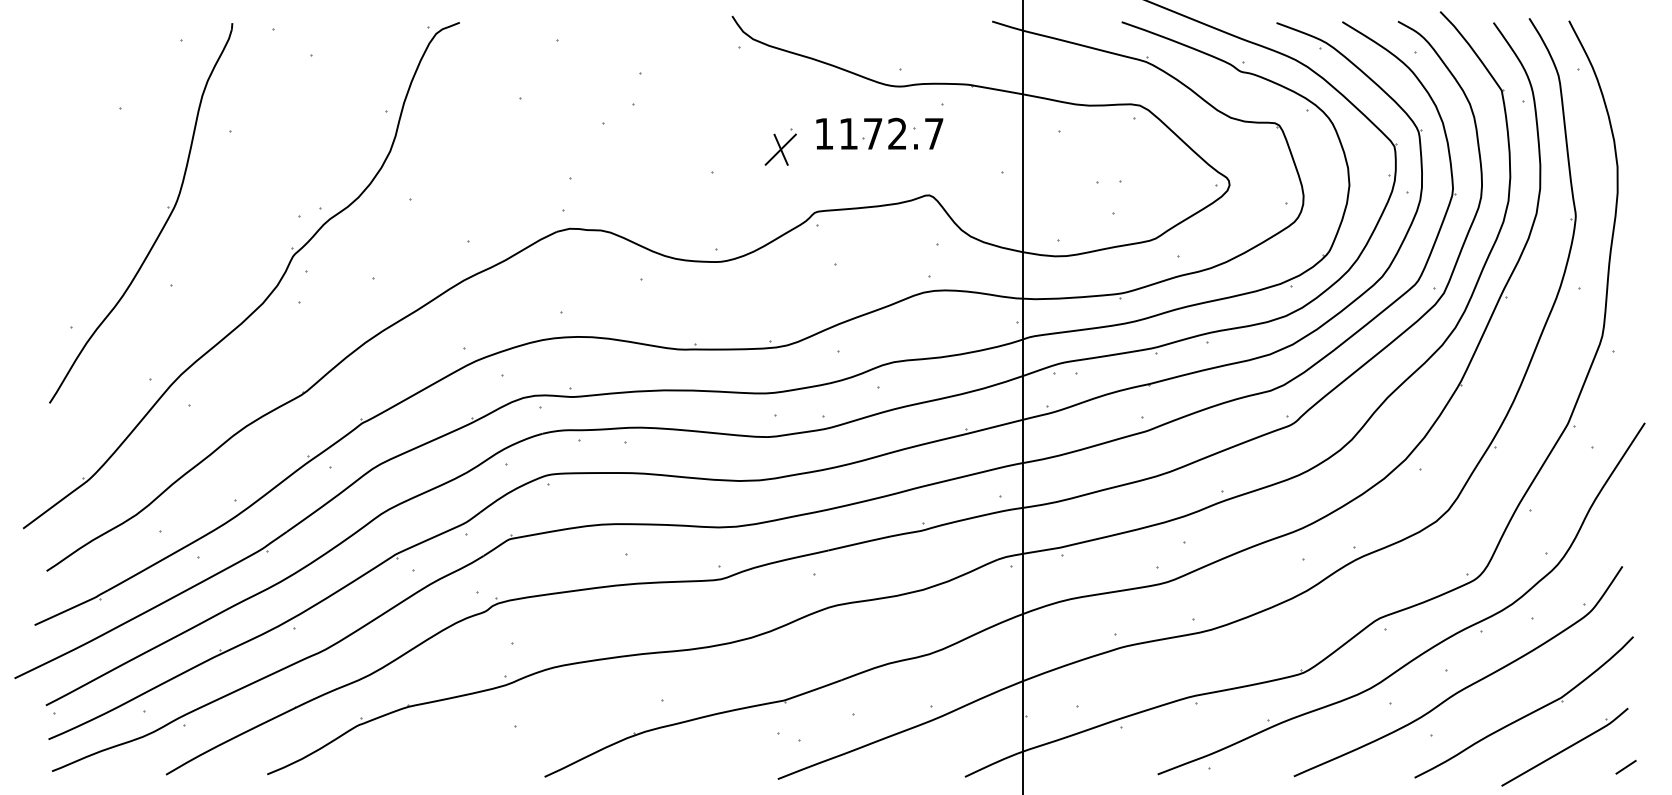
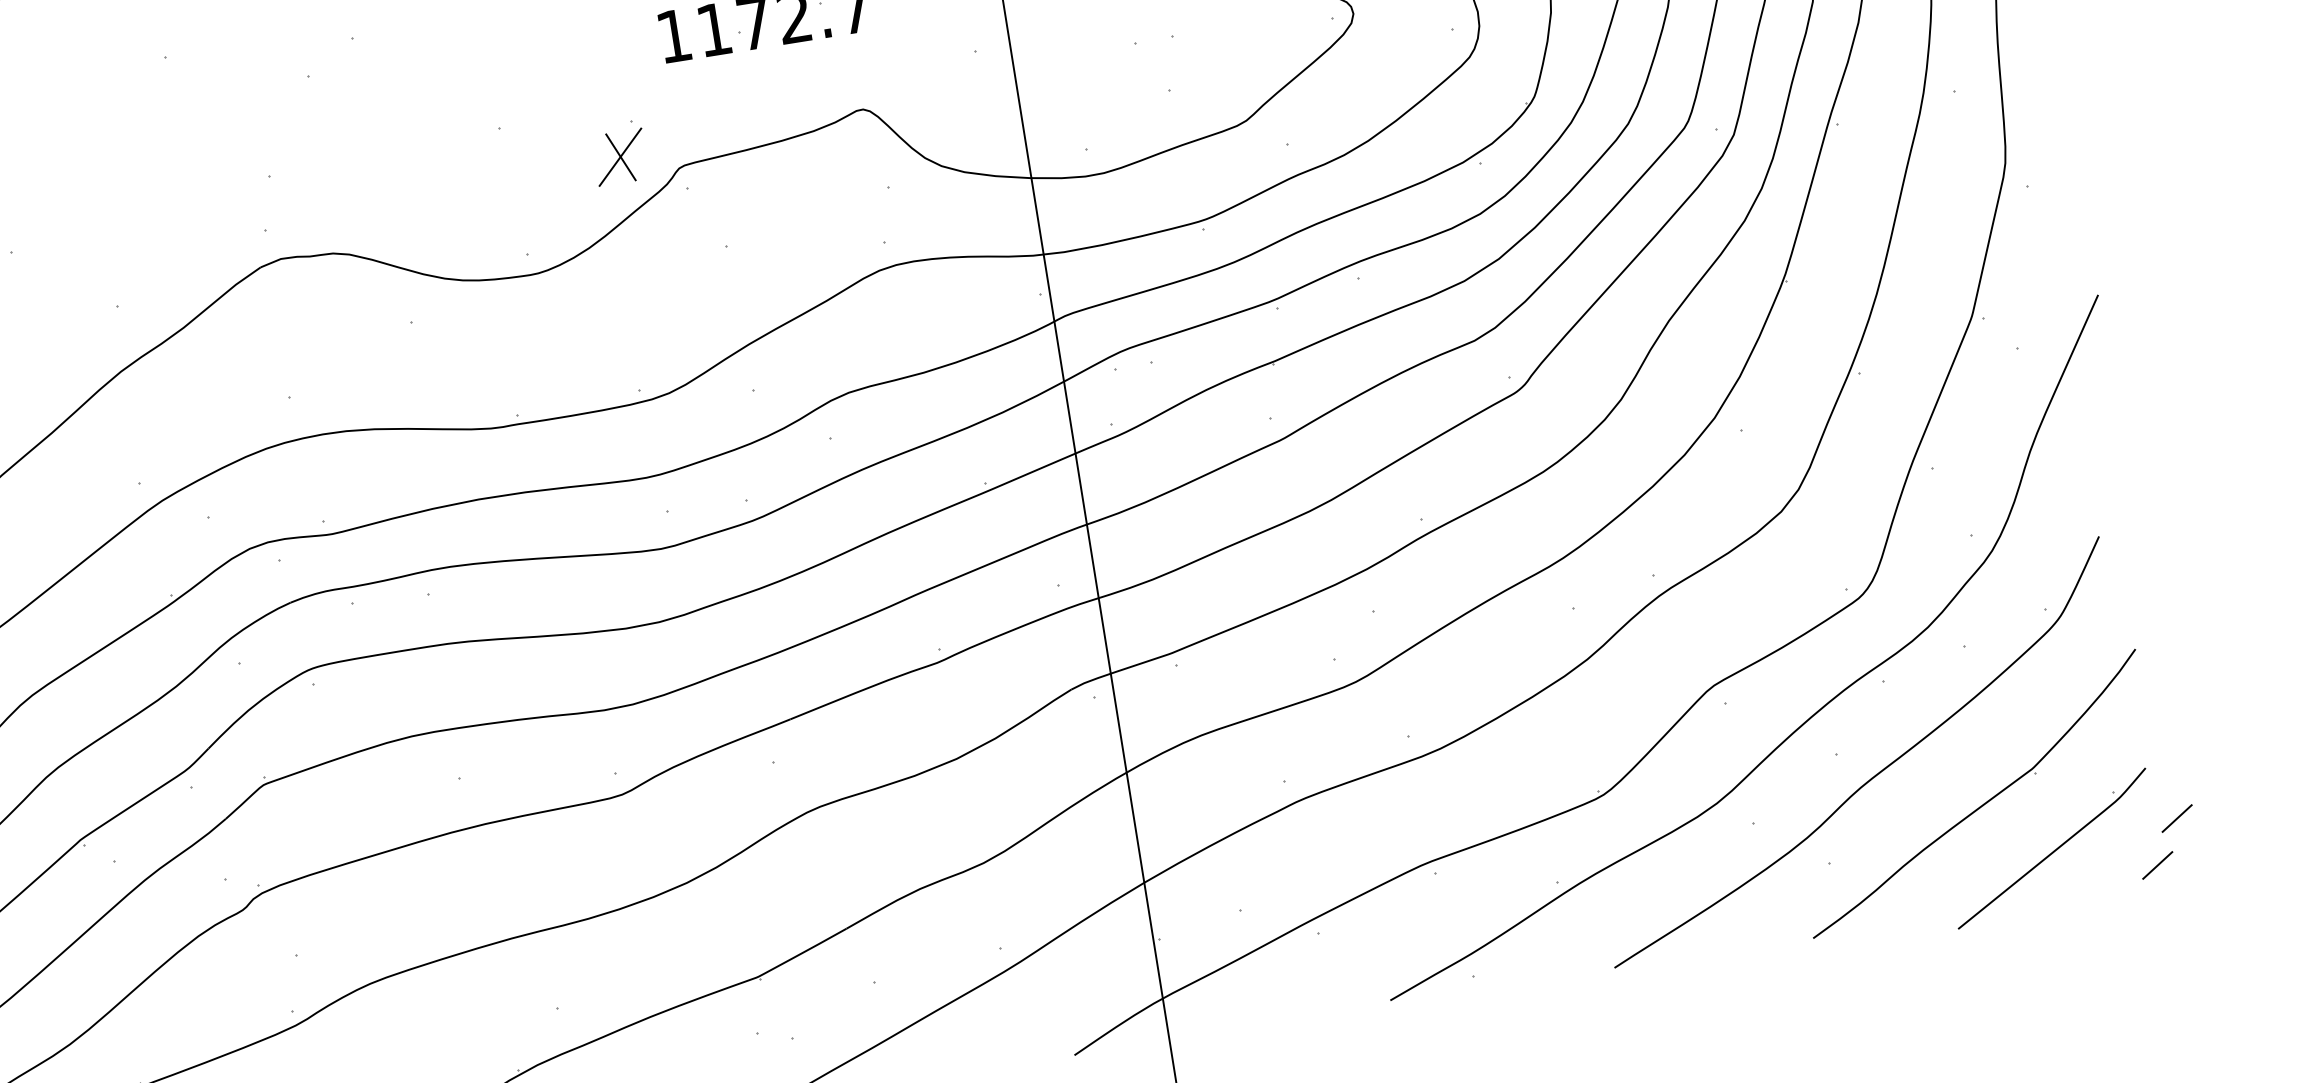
part: (780, 146) -> (619, 152), moved
line: (1641, 741) -> (2176, 819), added

